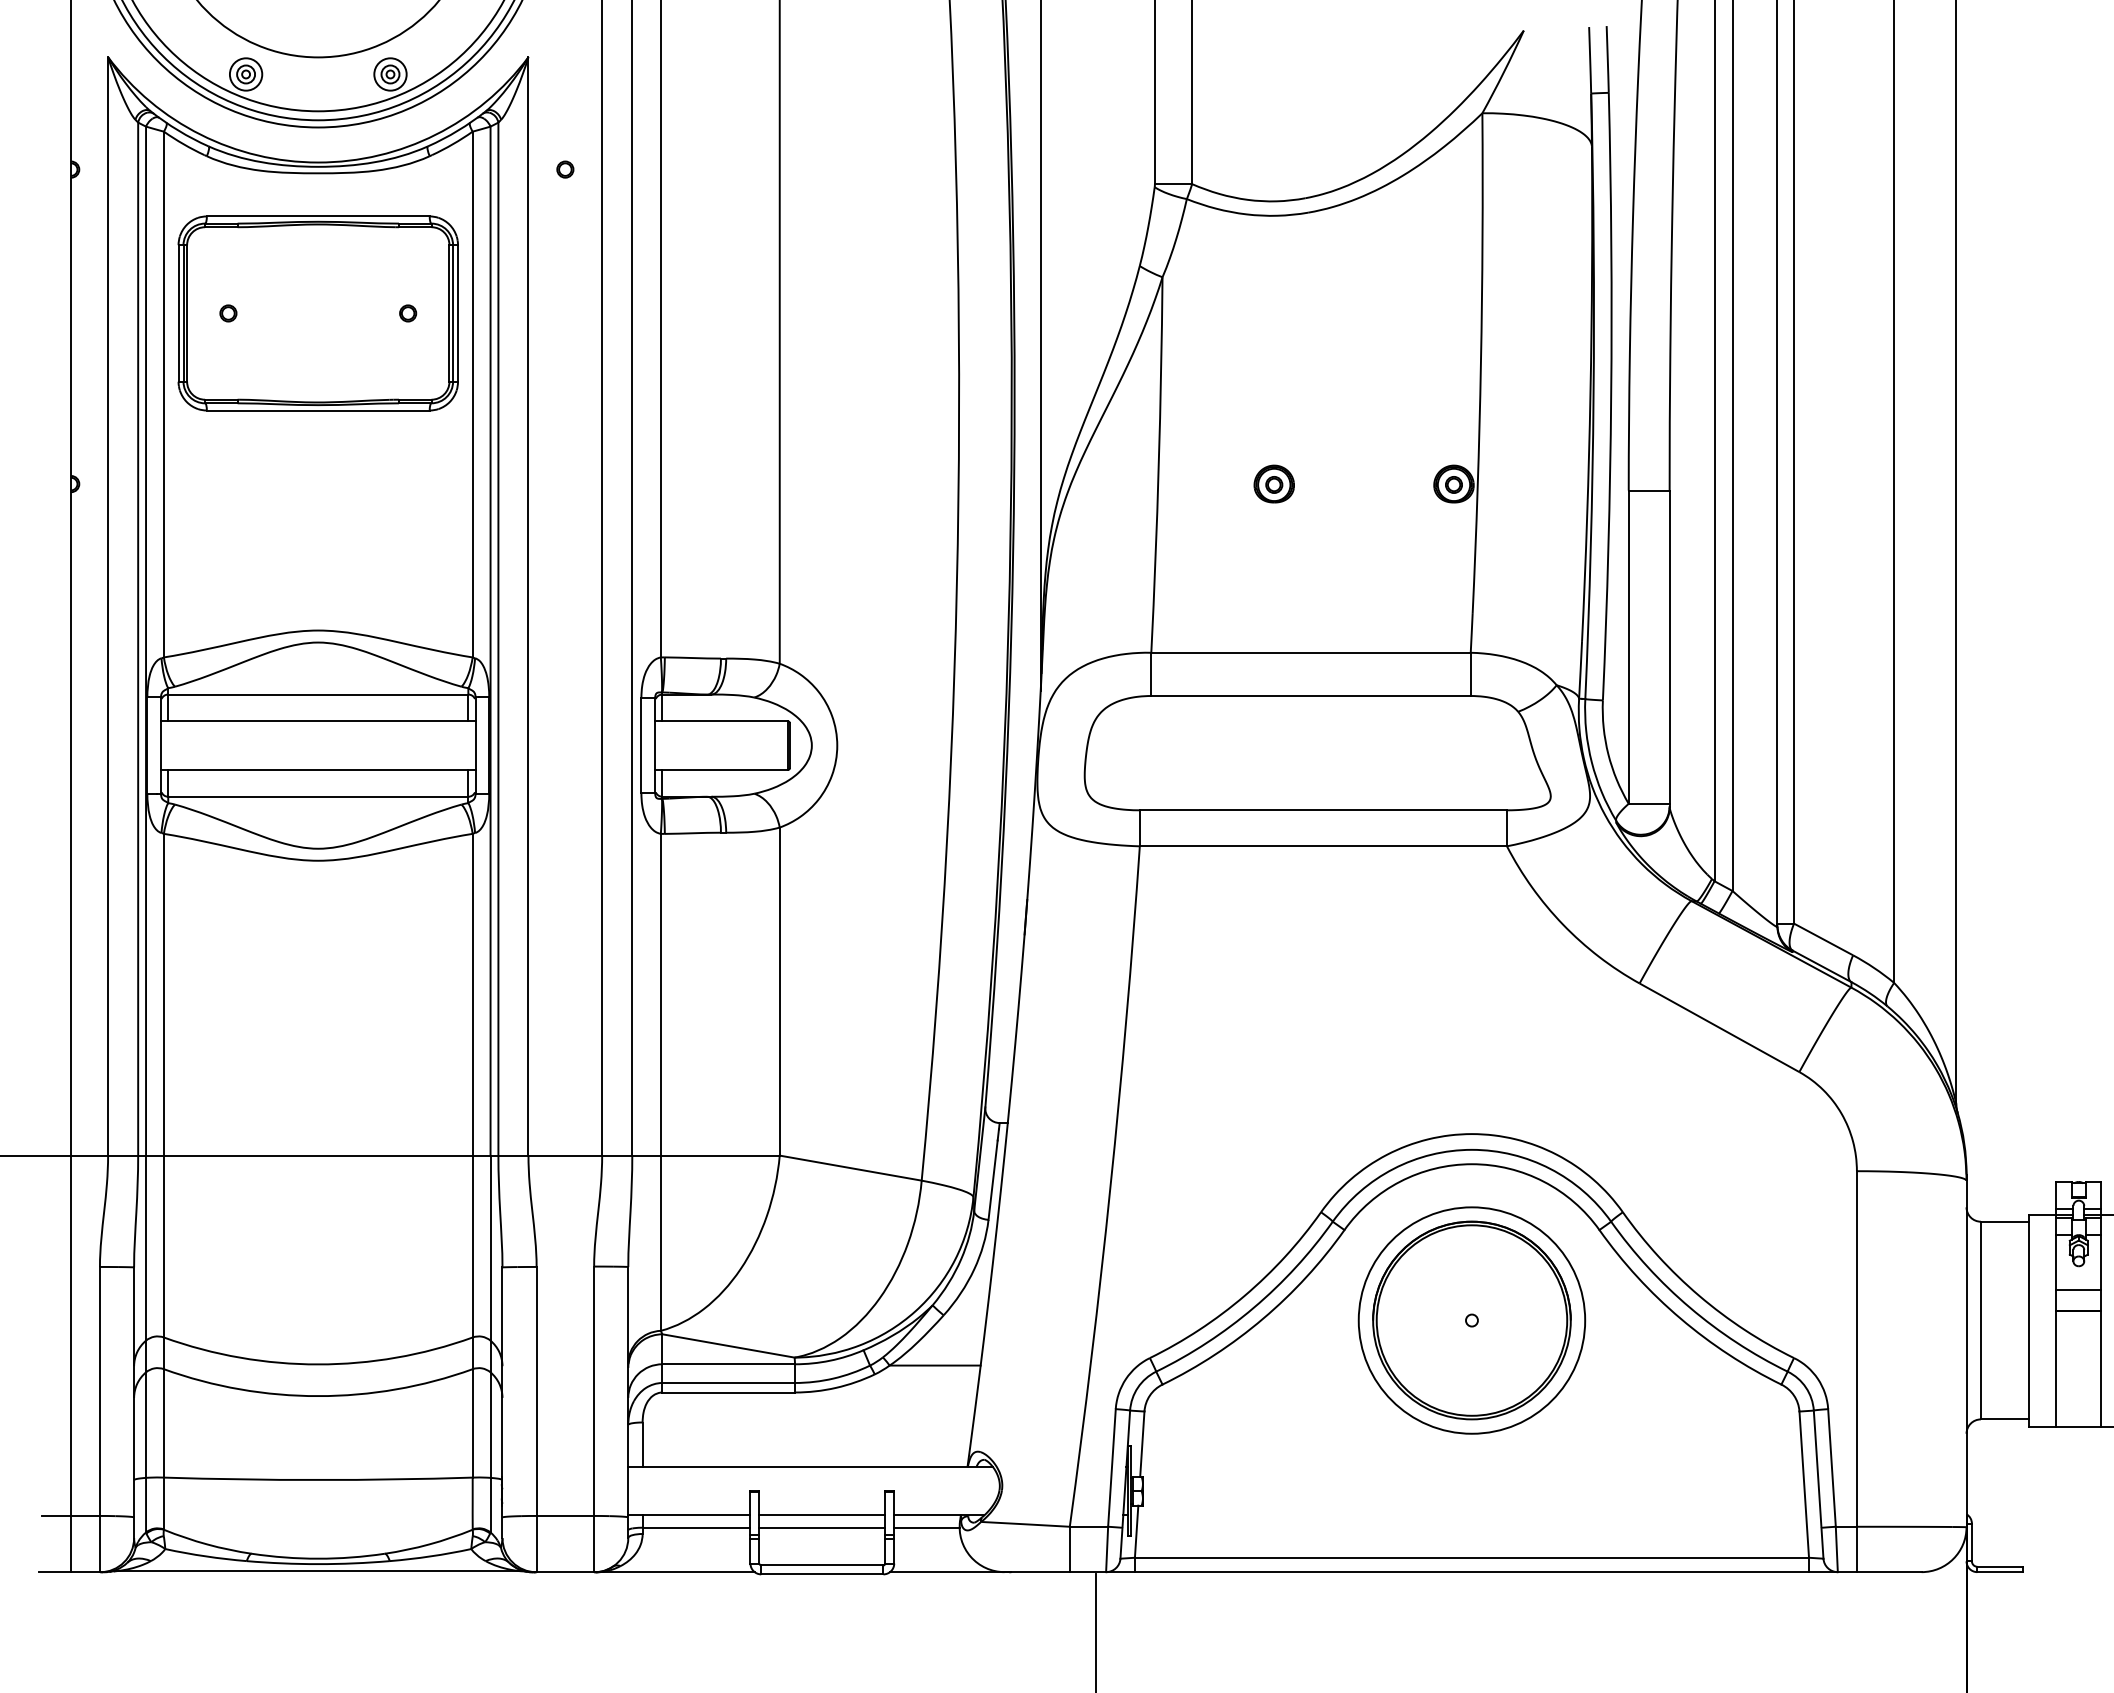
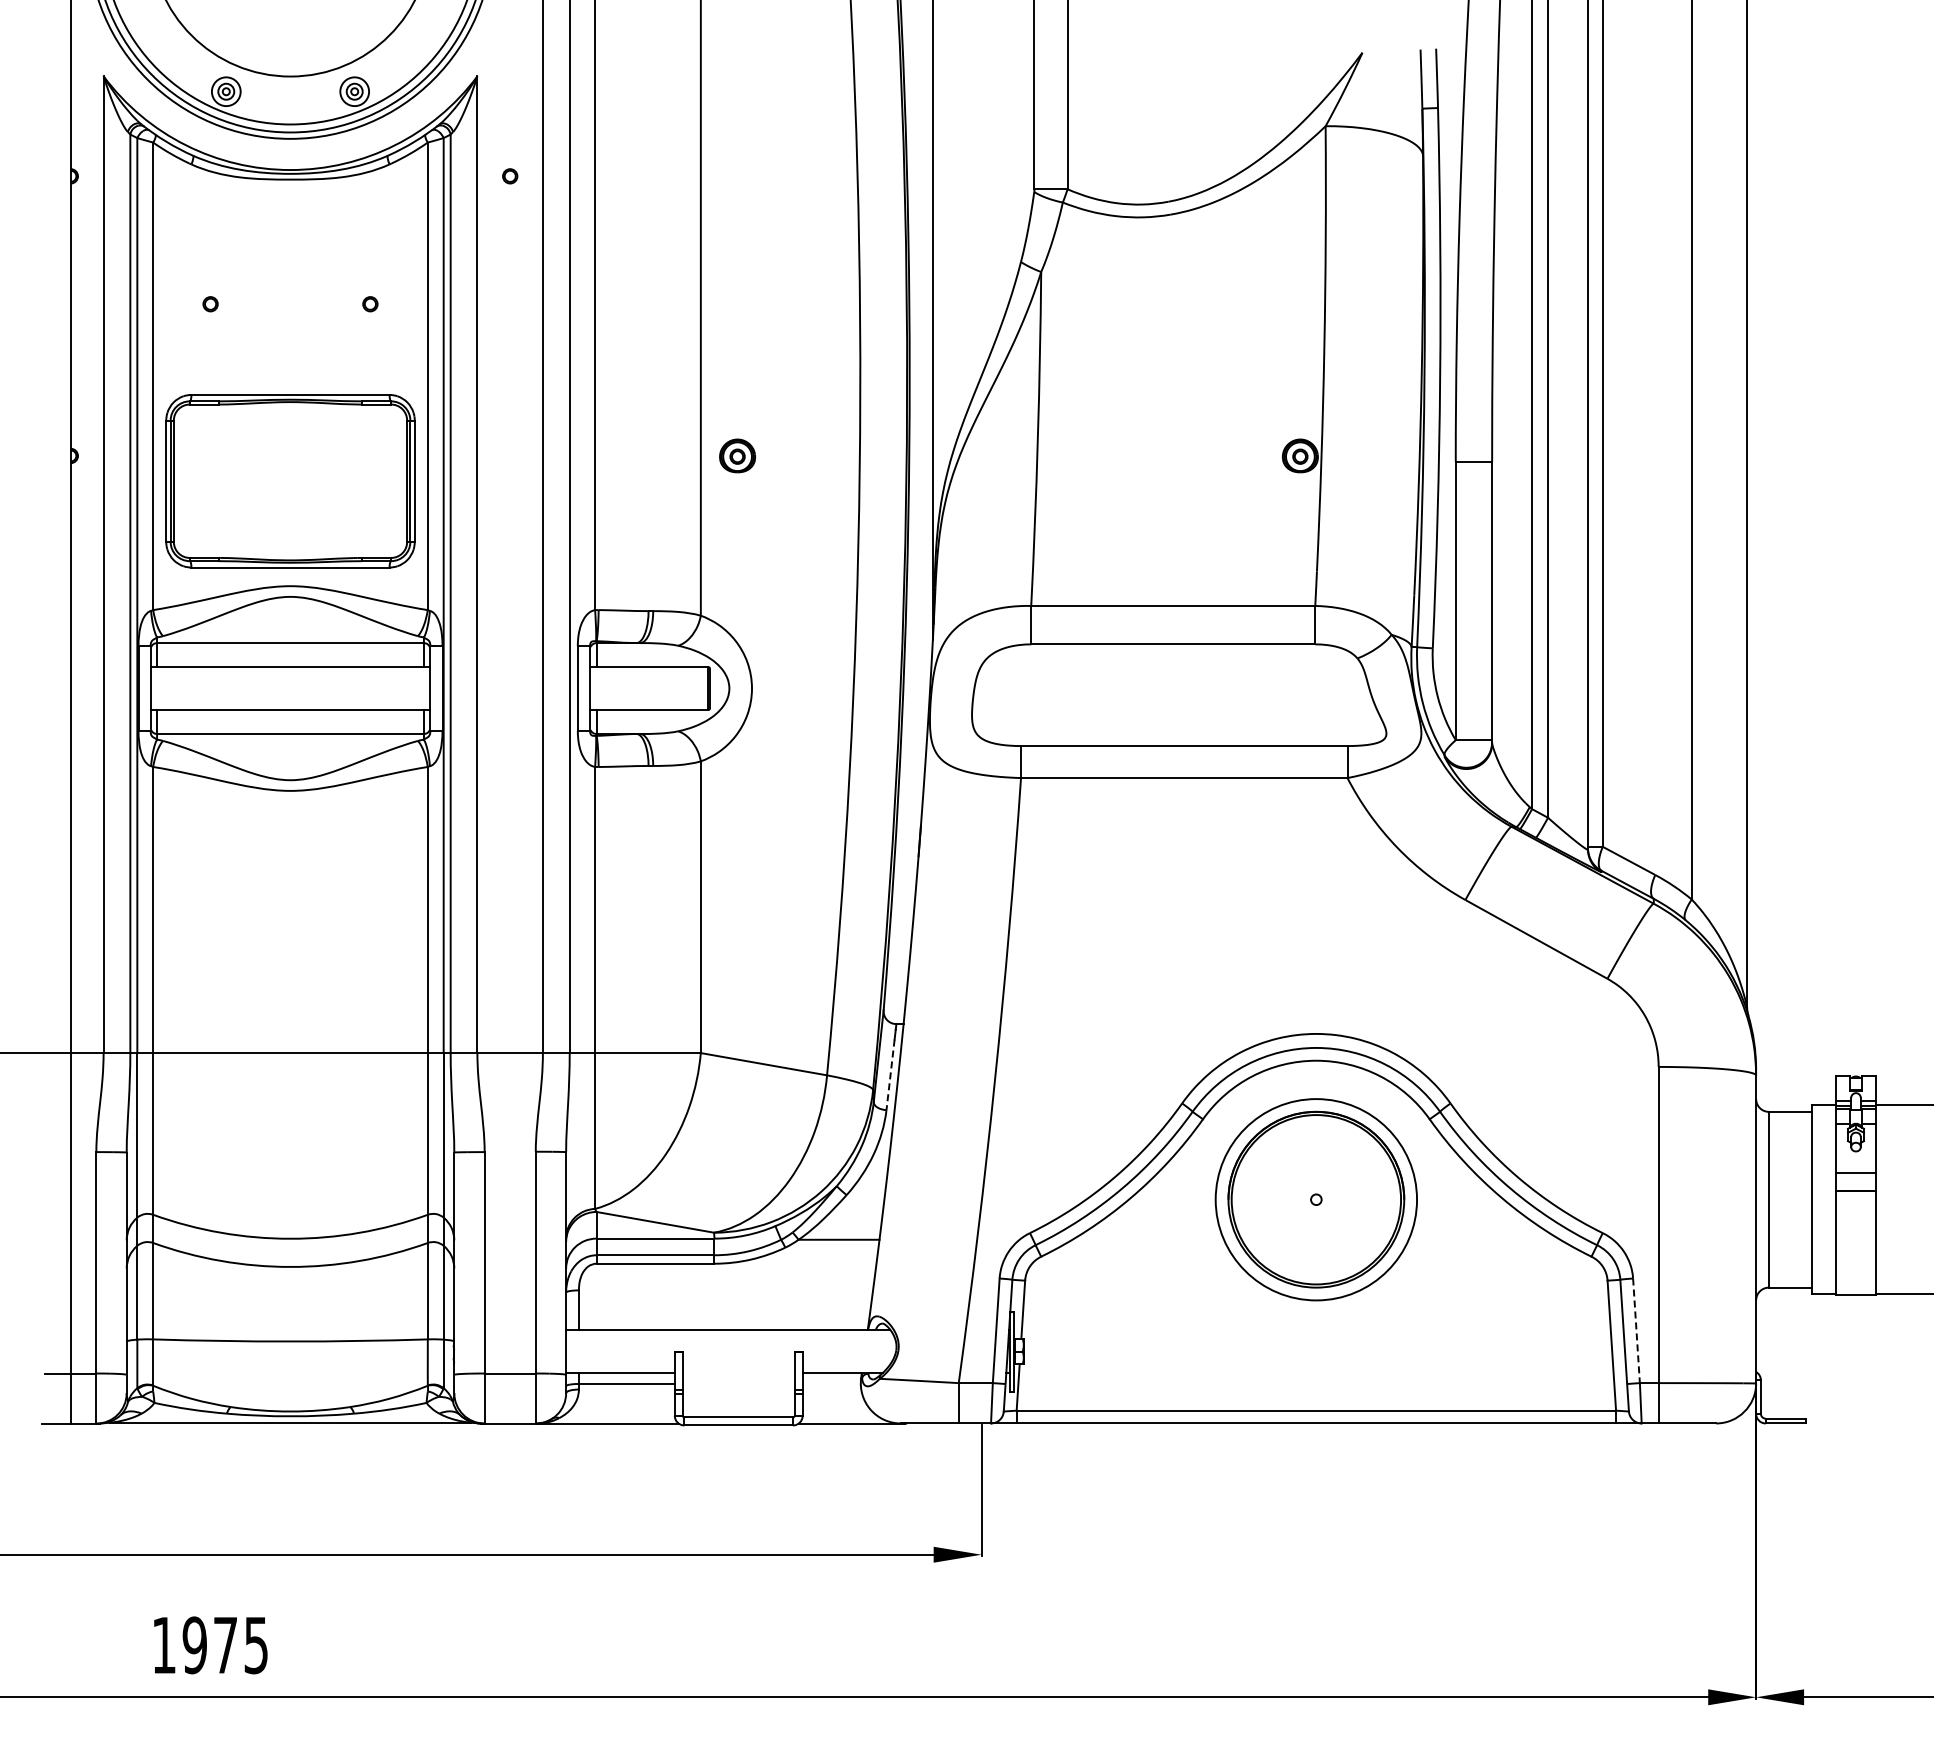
part: (318, 313) -> (290, 481), moved
part: (1274, 483) -> (737, 455), moved
line: (993, 1179) -> (890, 1074), solid -> dashed
line: (1831, 1468) -> (1636, 1331), solid -> dashed
line: (822, 1515) -> (738, 1373), removed
line: (822, 1527) -> (738, 1383), removed
line: (926, 1527) -> (831, 1383), removed

